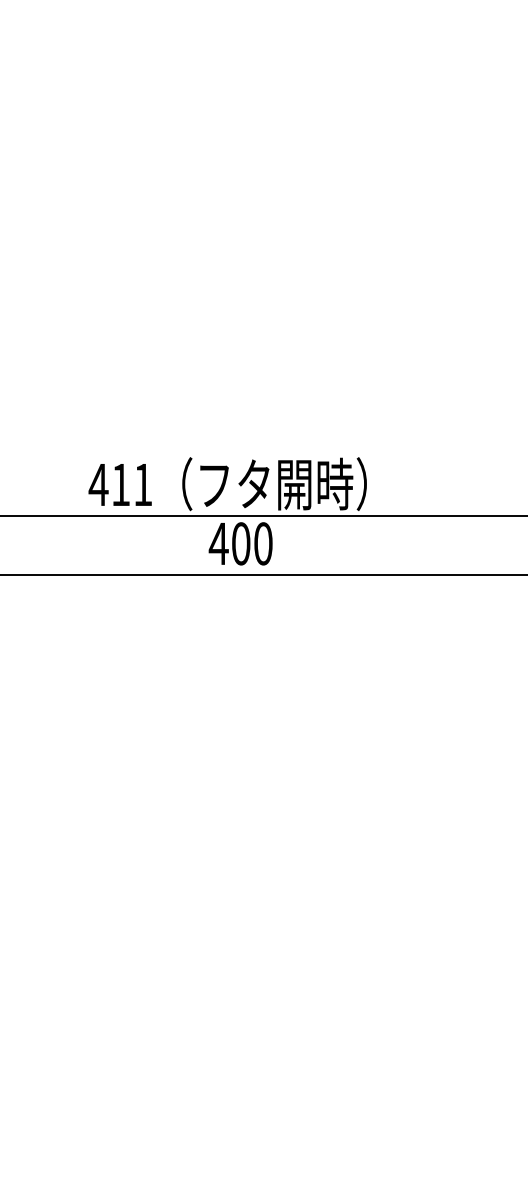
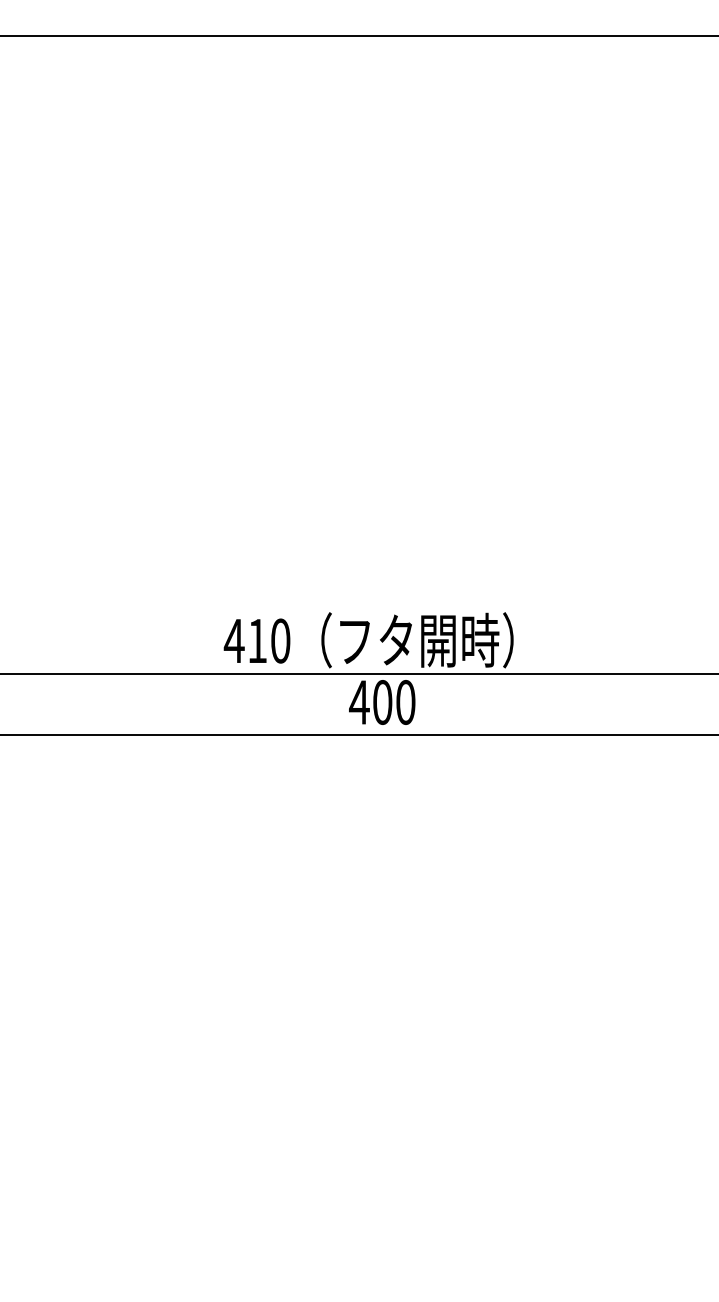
text: (142, 484) -> (280, 640), 411 -> 410

